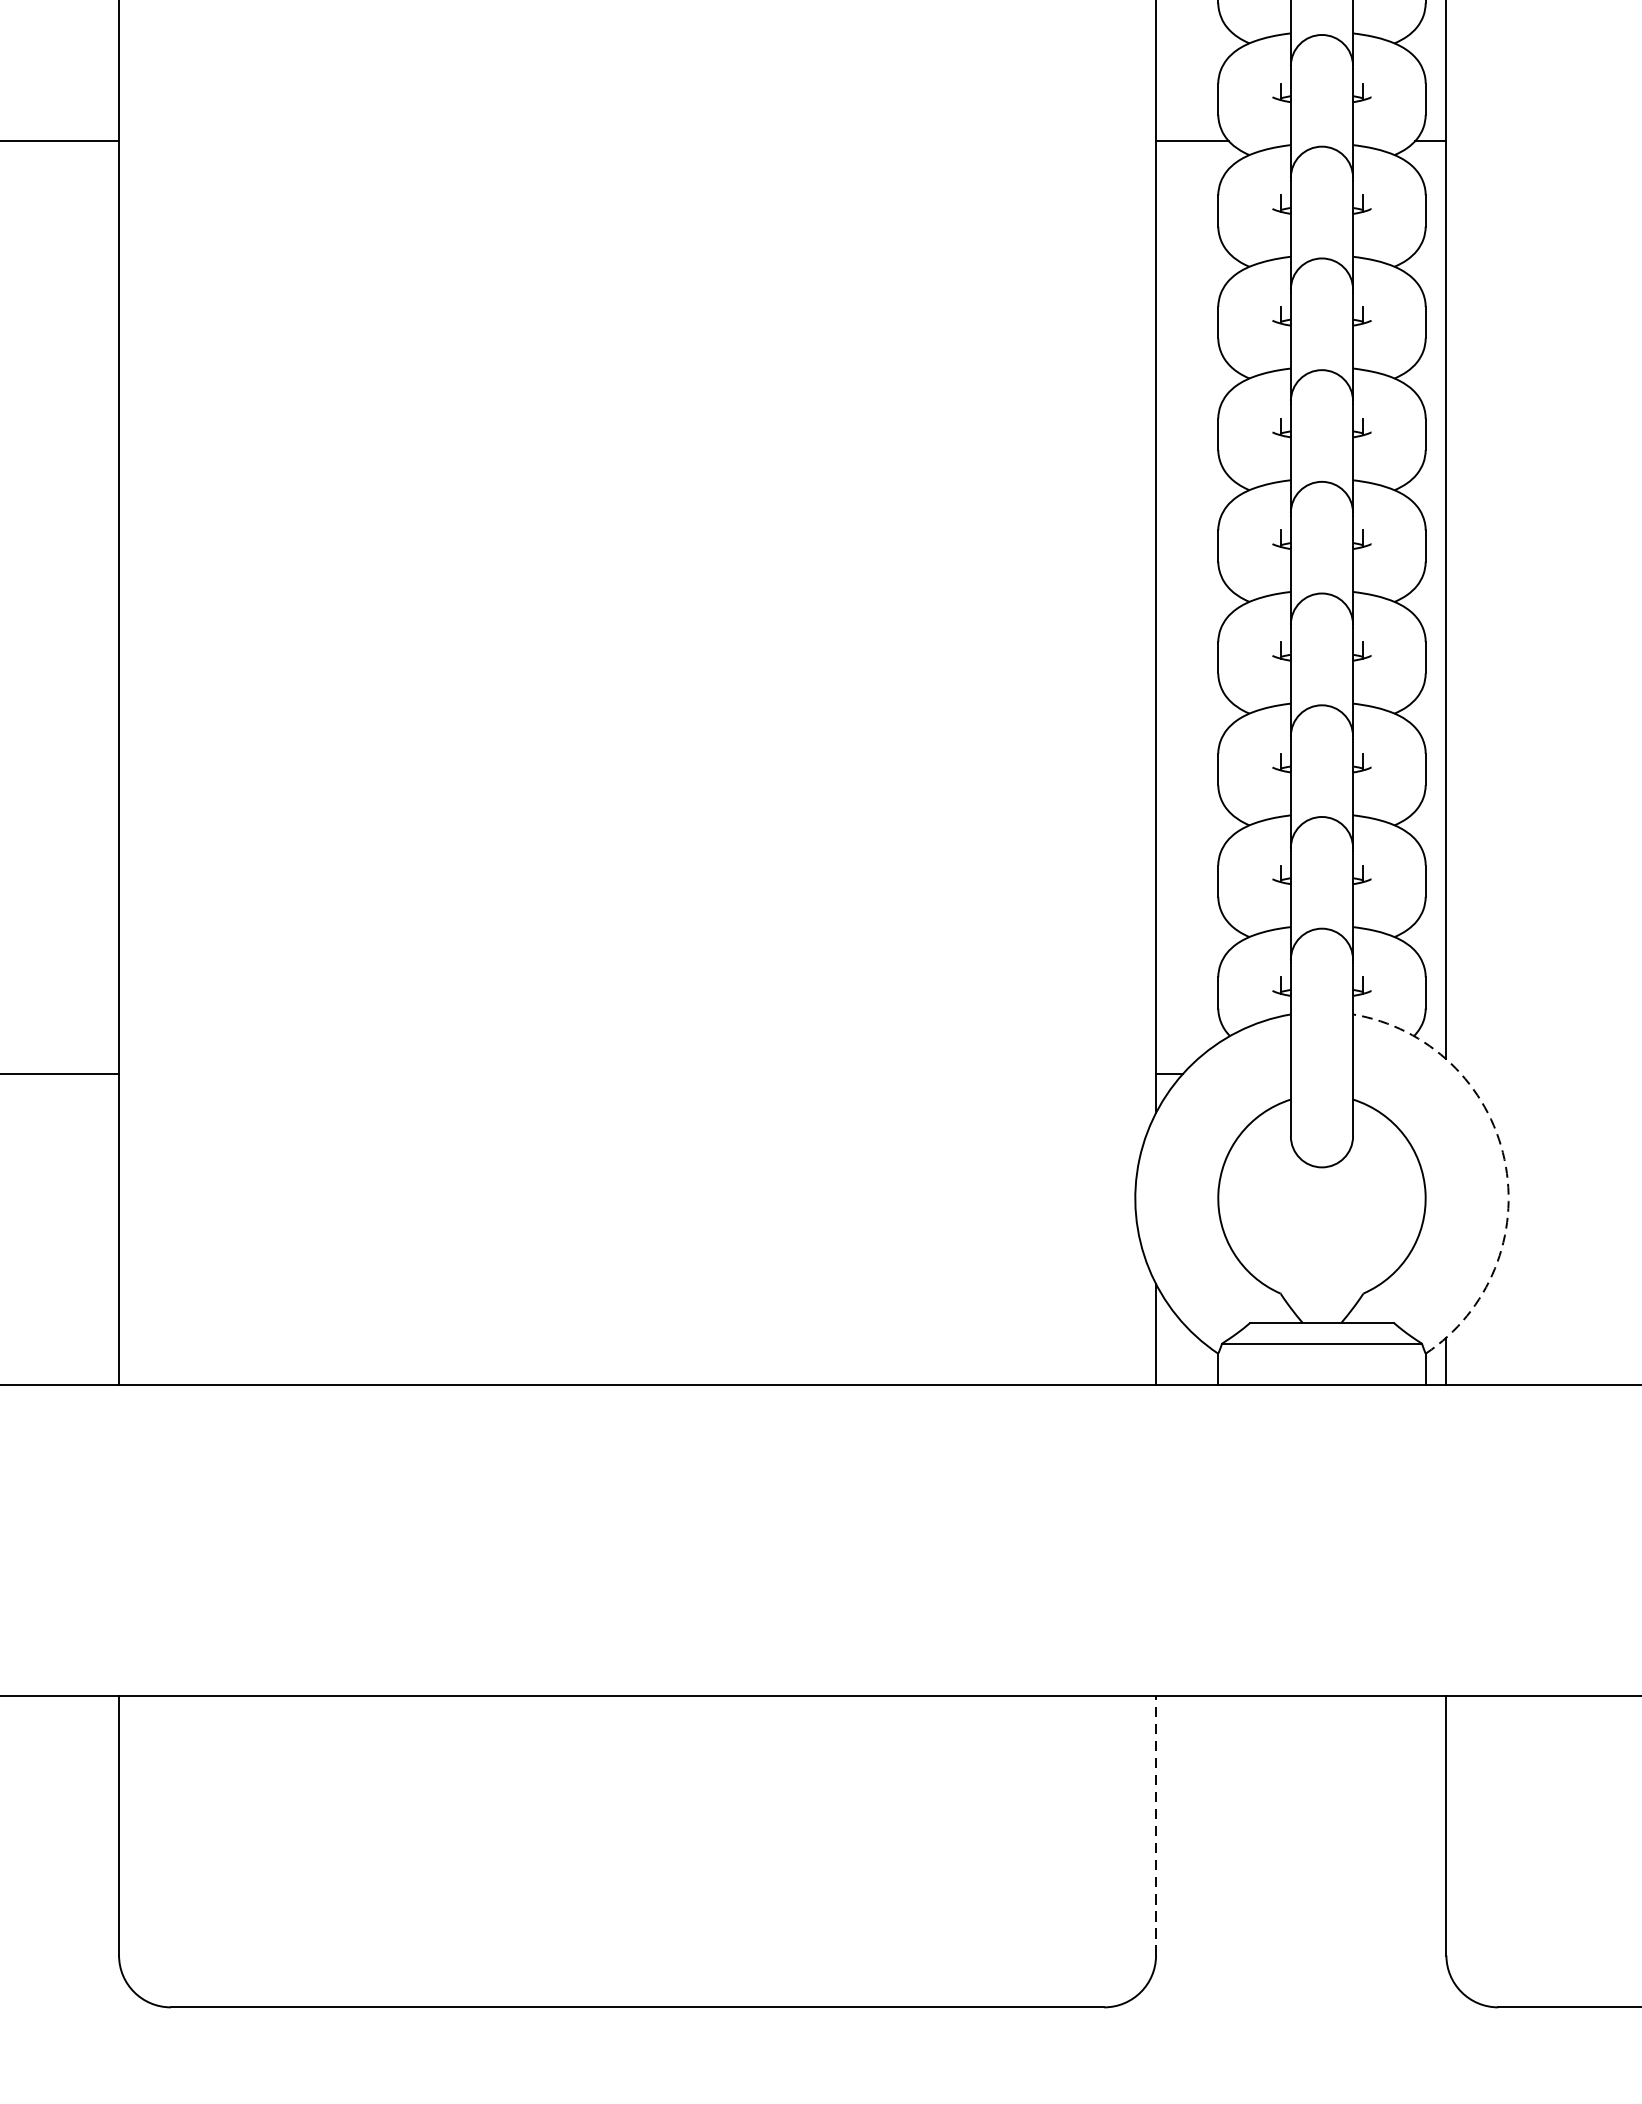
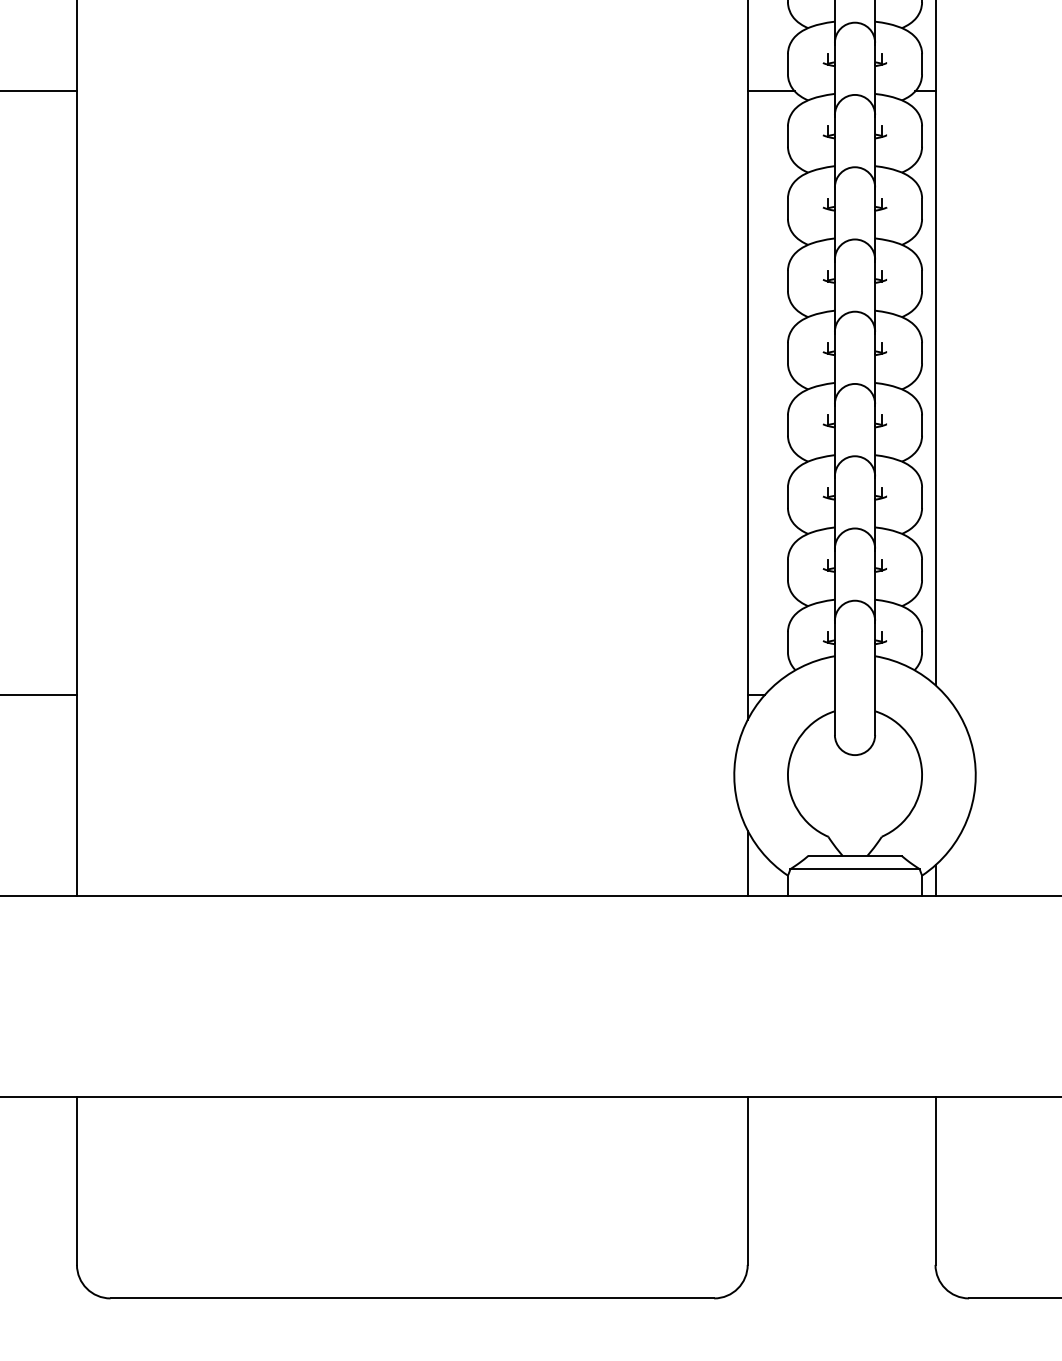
arc: (1505, 1160) -> (973, 750), dashed -> solid
line: (1155, 1826) -> (747, 1181), dashed -> solid

